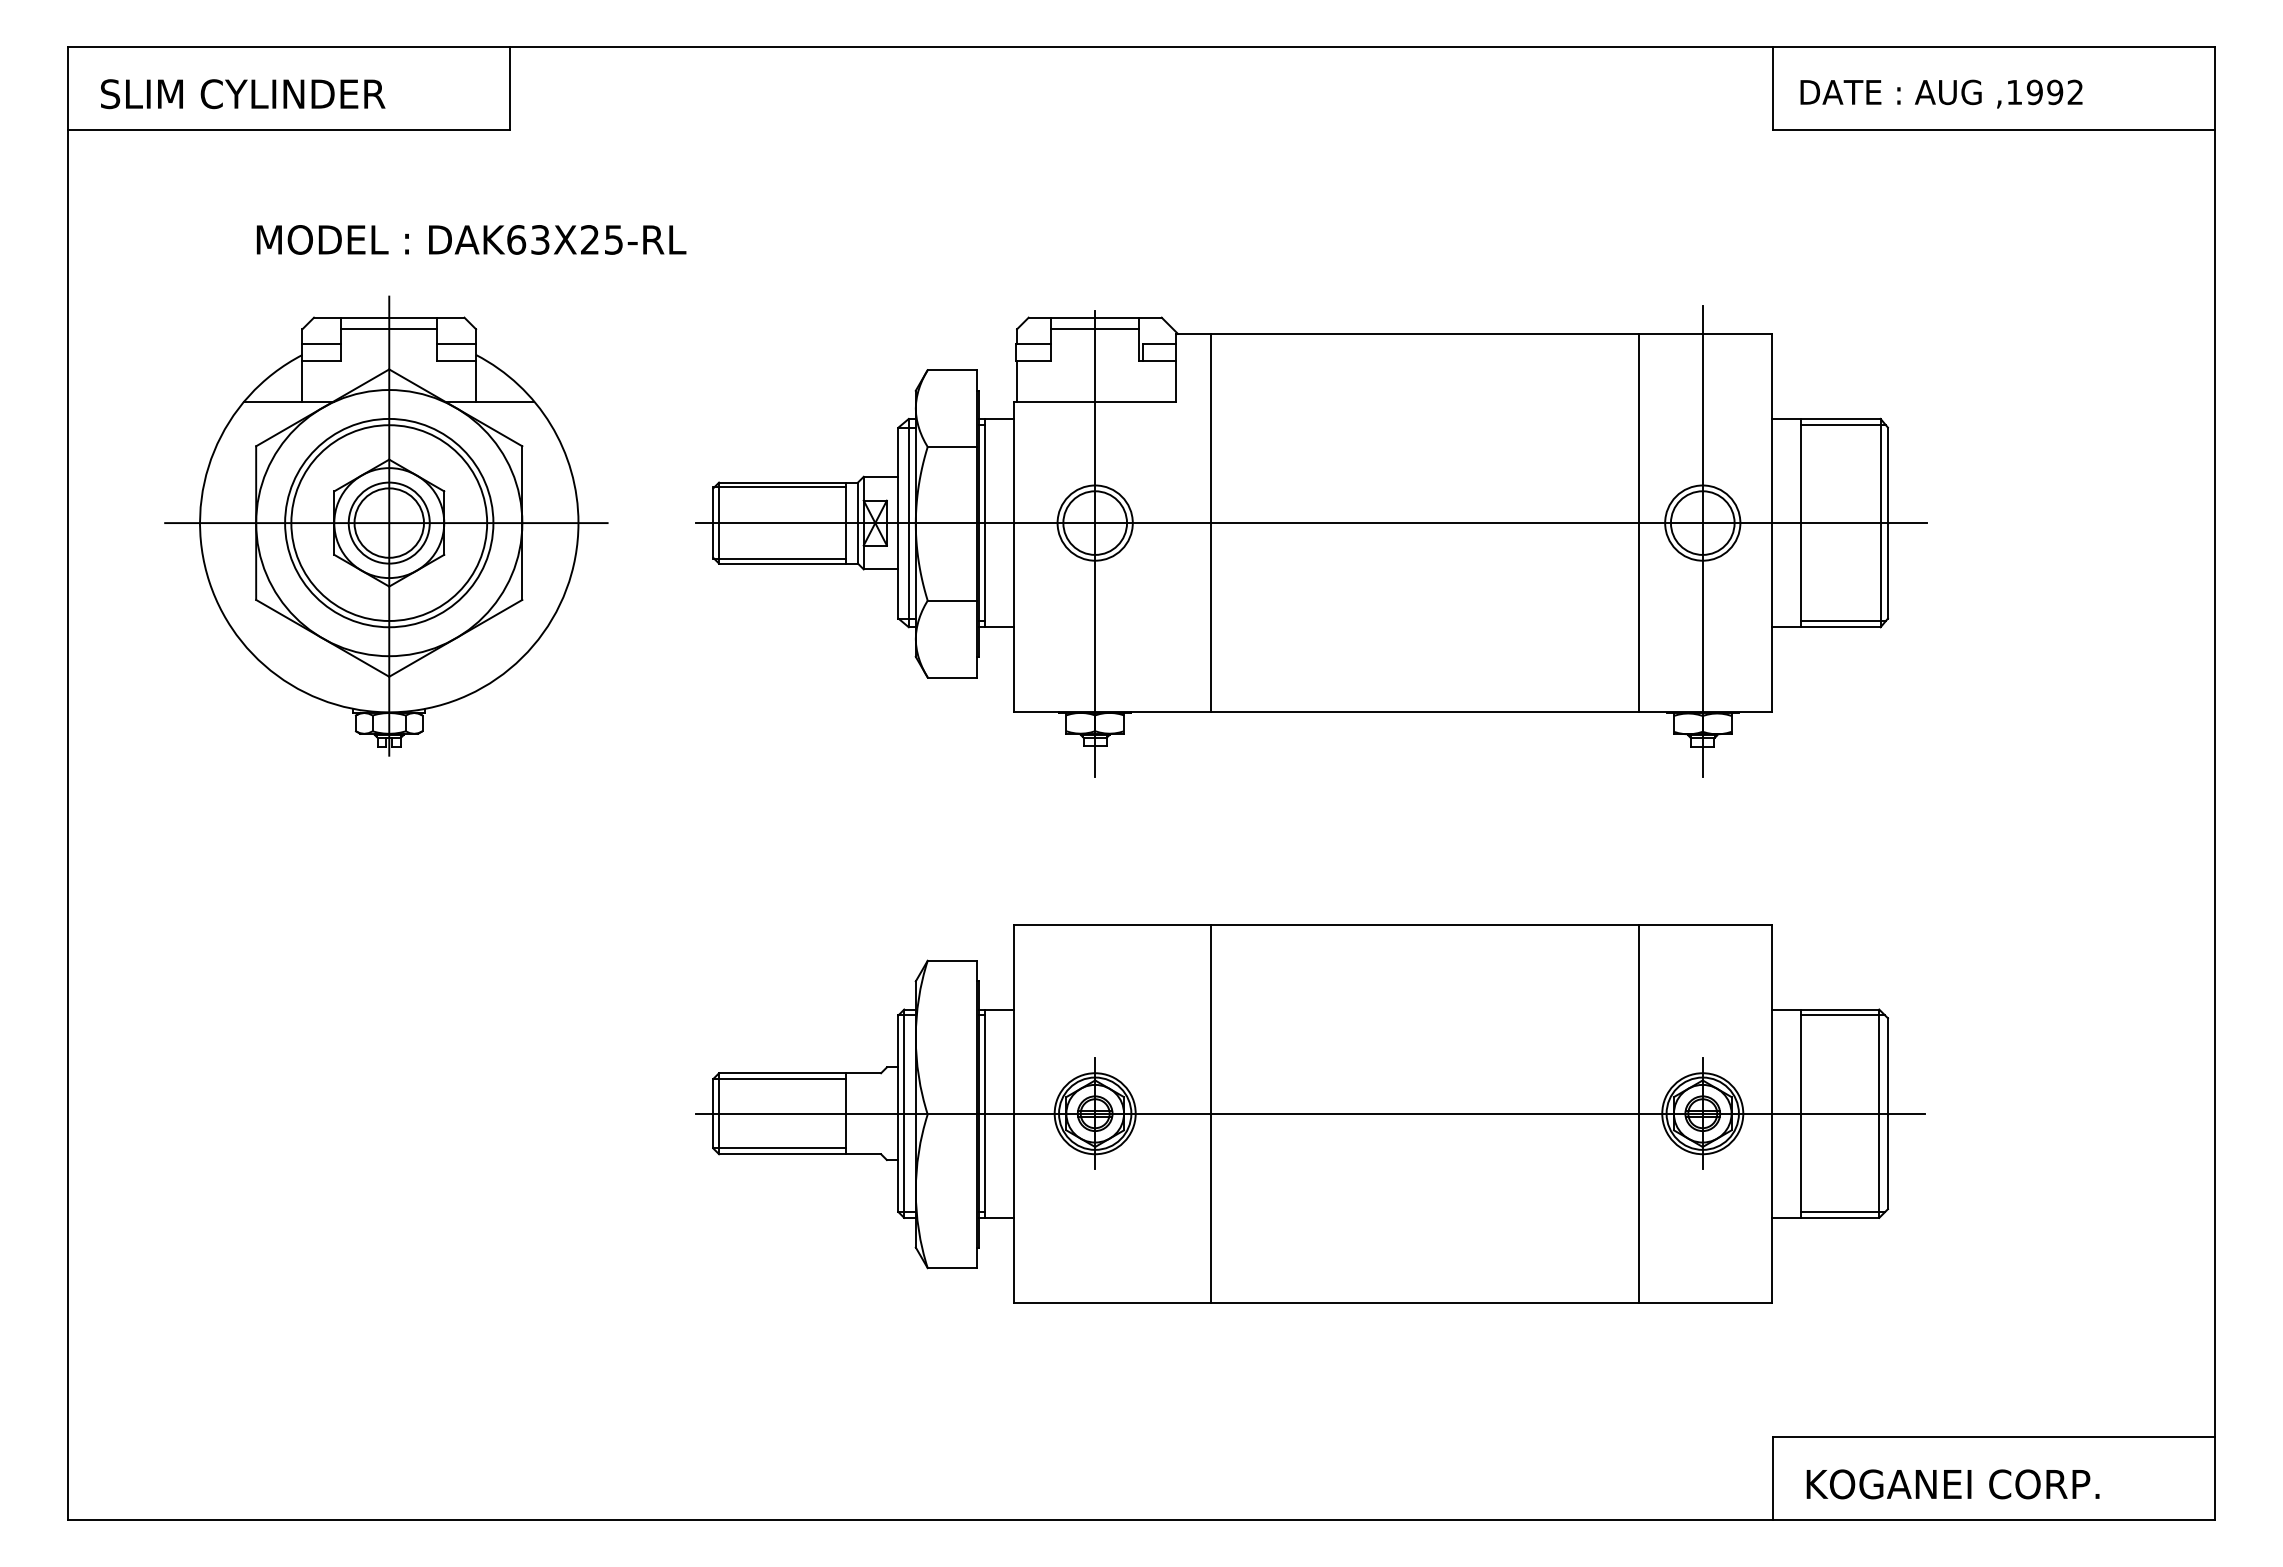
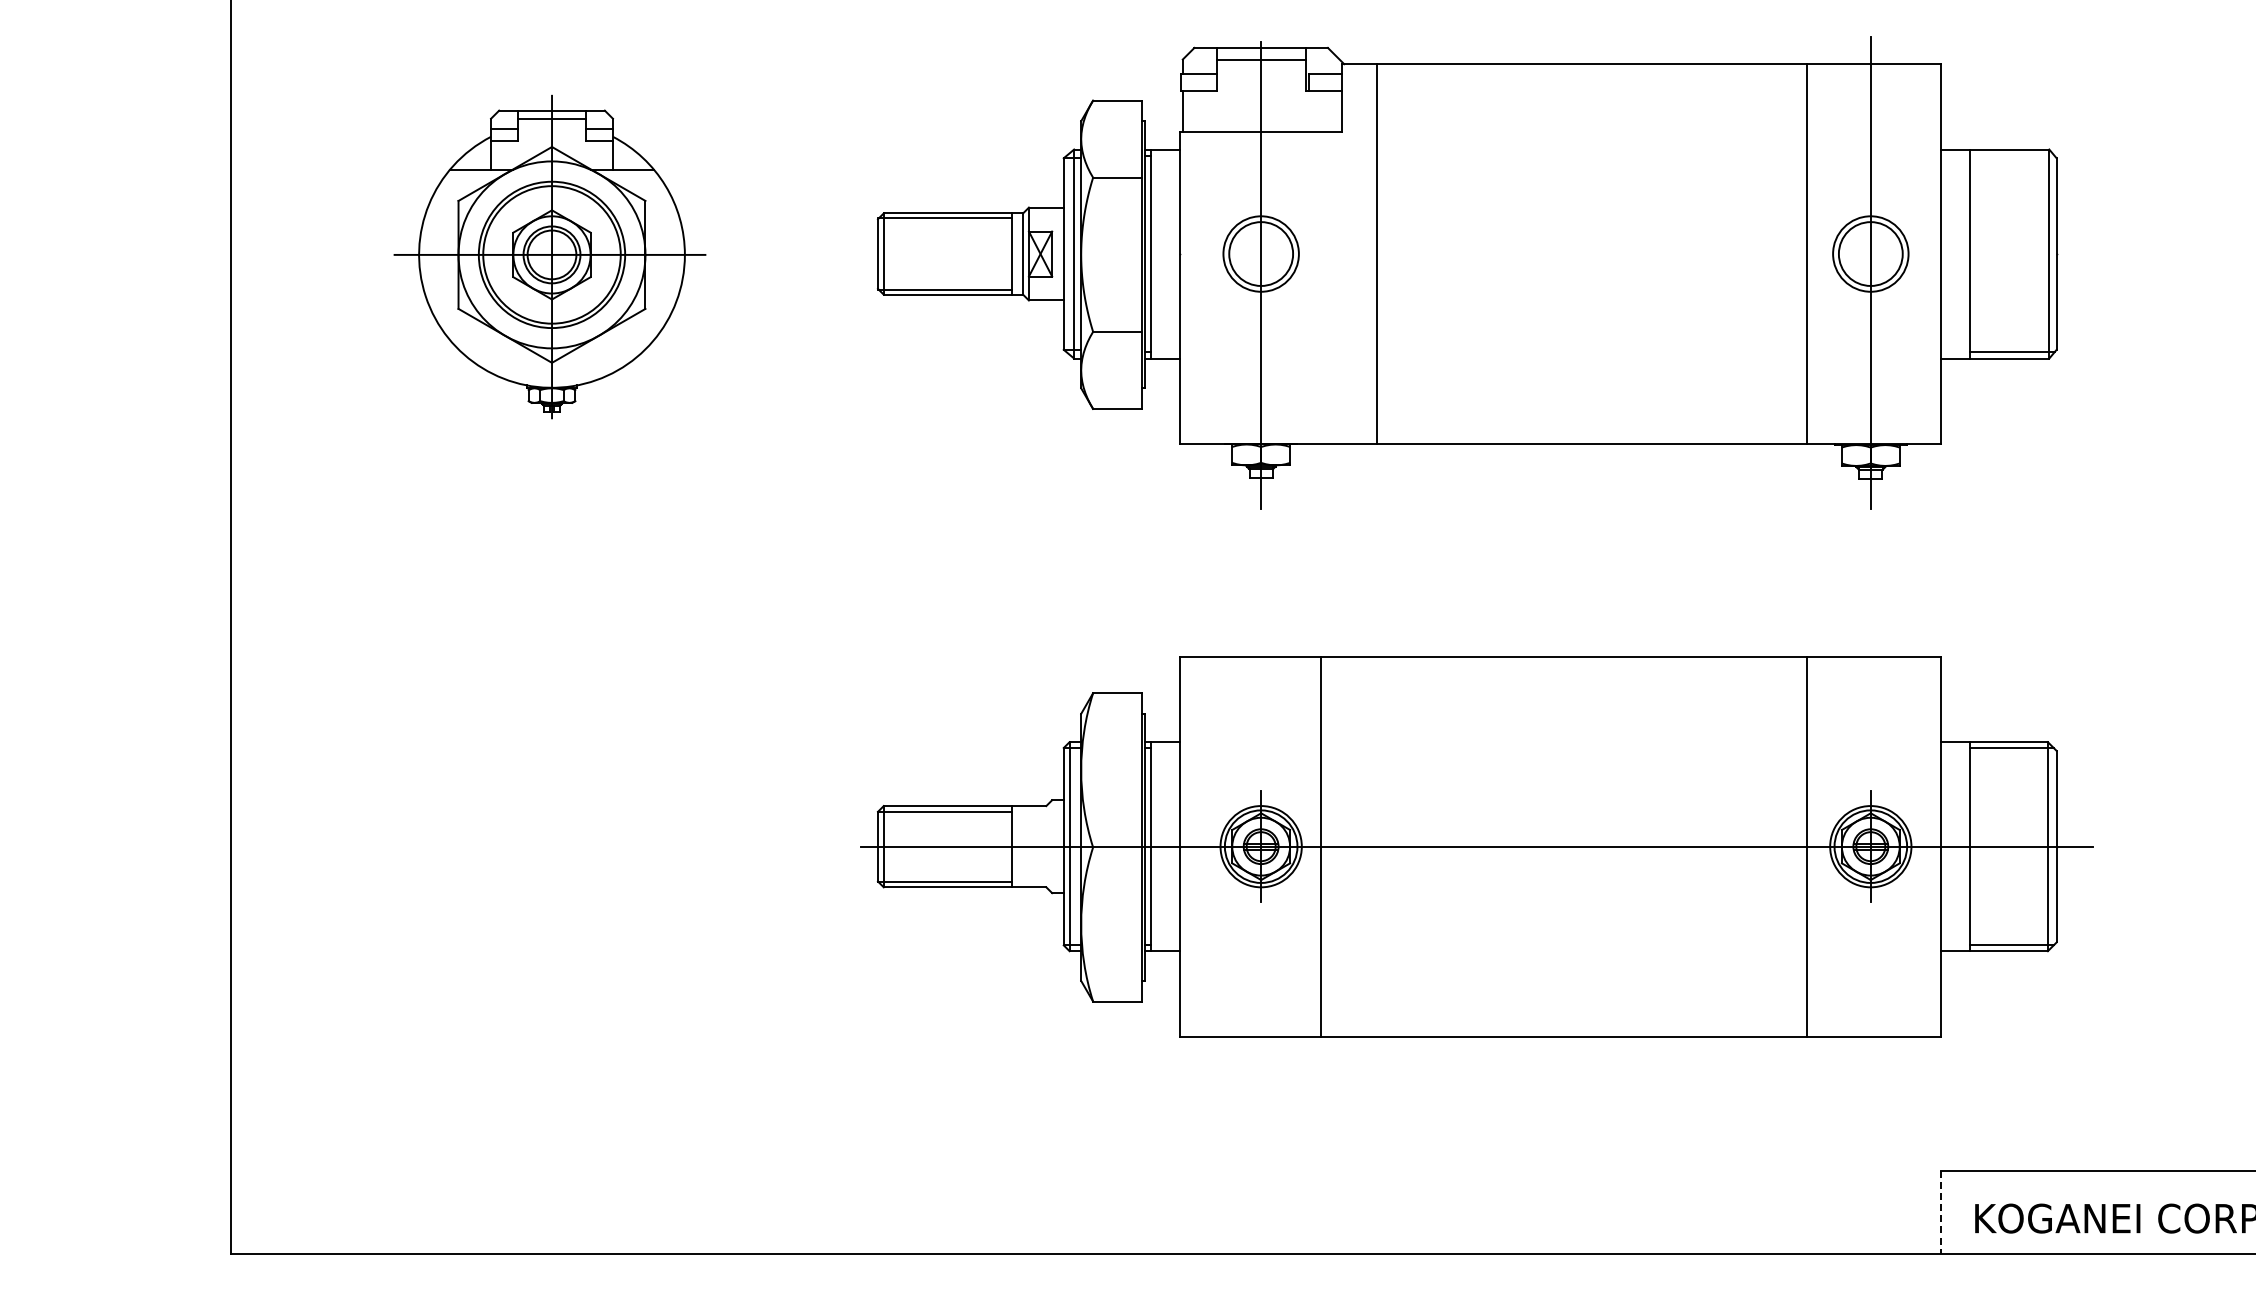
line: (1843, 425) -> (2012, 156), removed
line: (1311, 523) -> (1478, 254), removed
part: (386, 525) -> (550, 256), size x0.7
line: (1210, 1113) -> (1320, 846), moved
line: (1773, 1479) -> (1941, 1213), solid -> dashed

